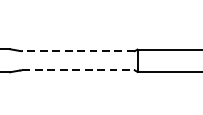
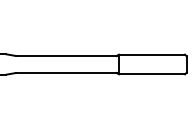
line: (78, 51) -> (66, 56), dashed -> solid
line: (78, 69) -> (66, 72), dashed -> solid

